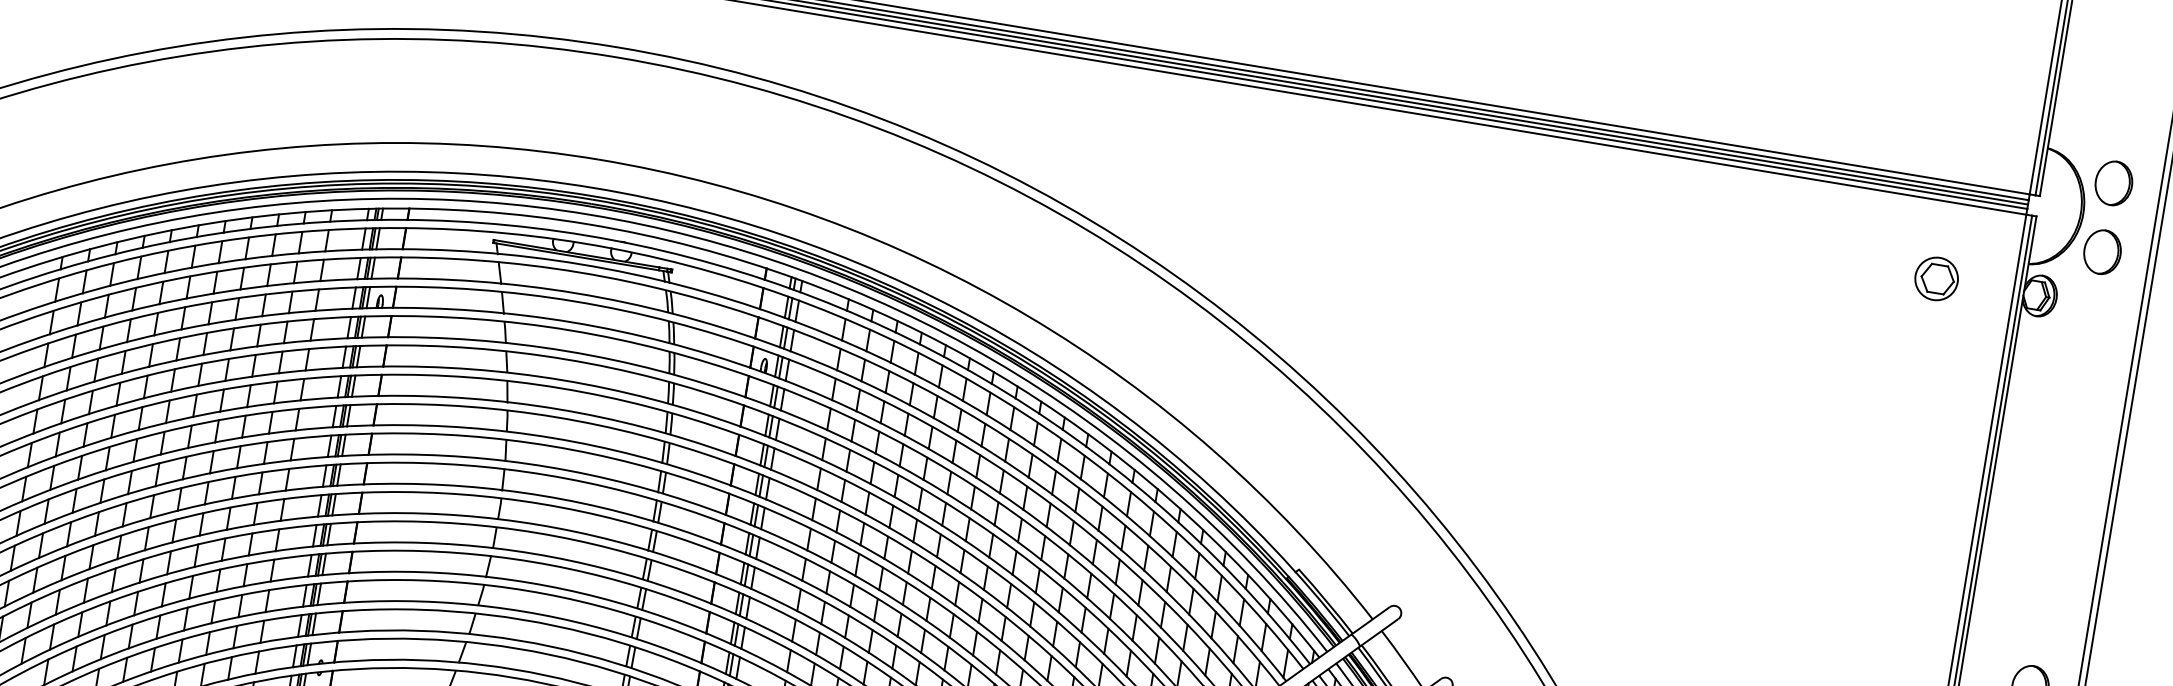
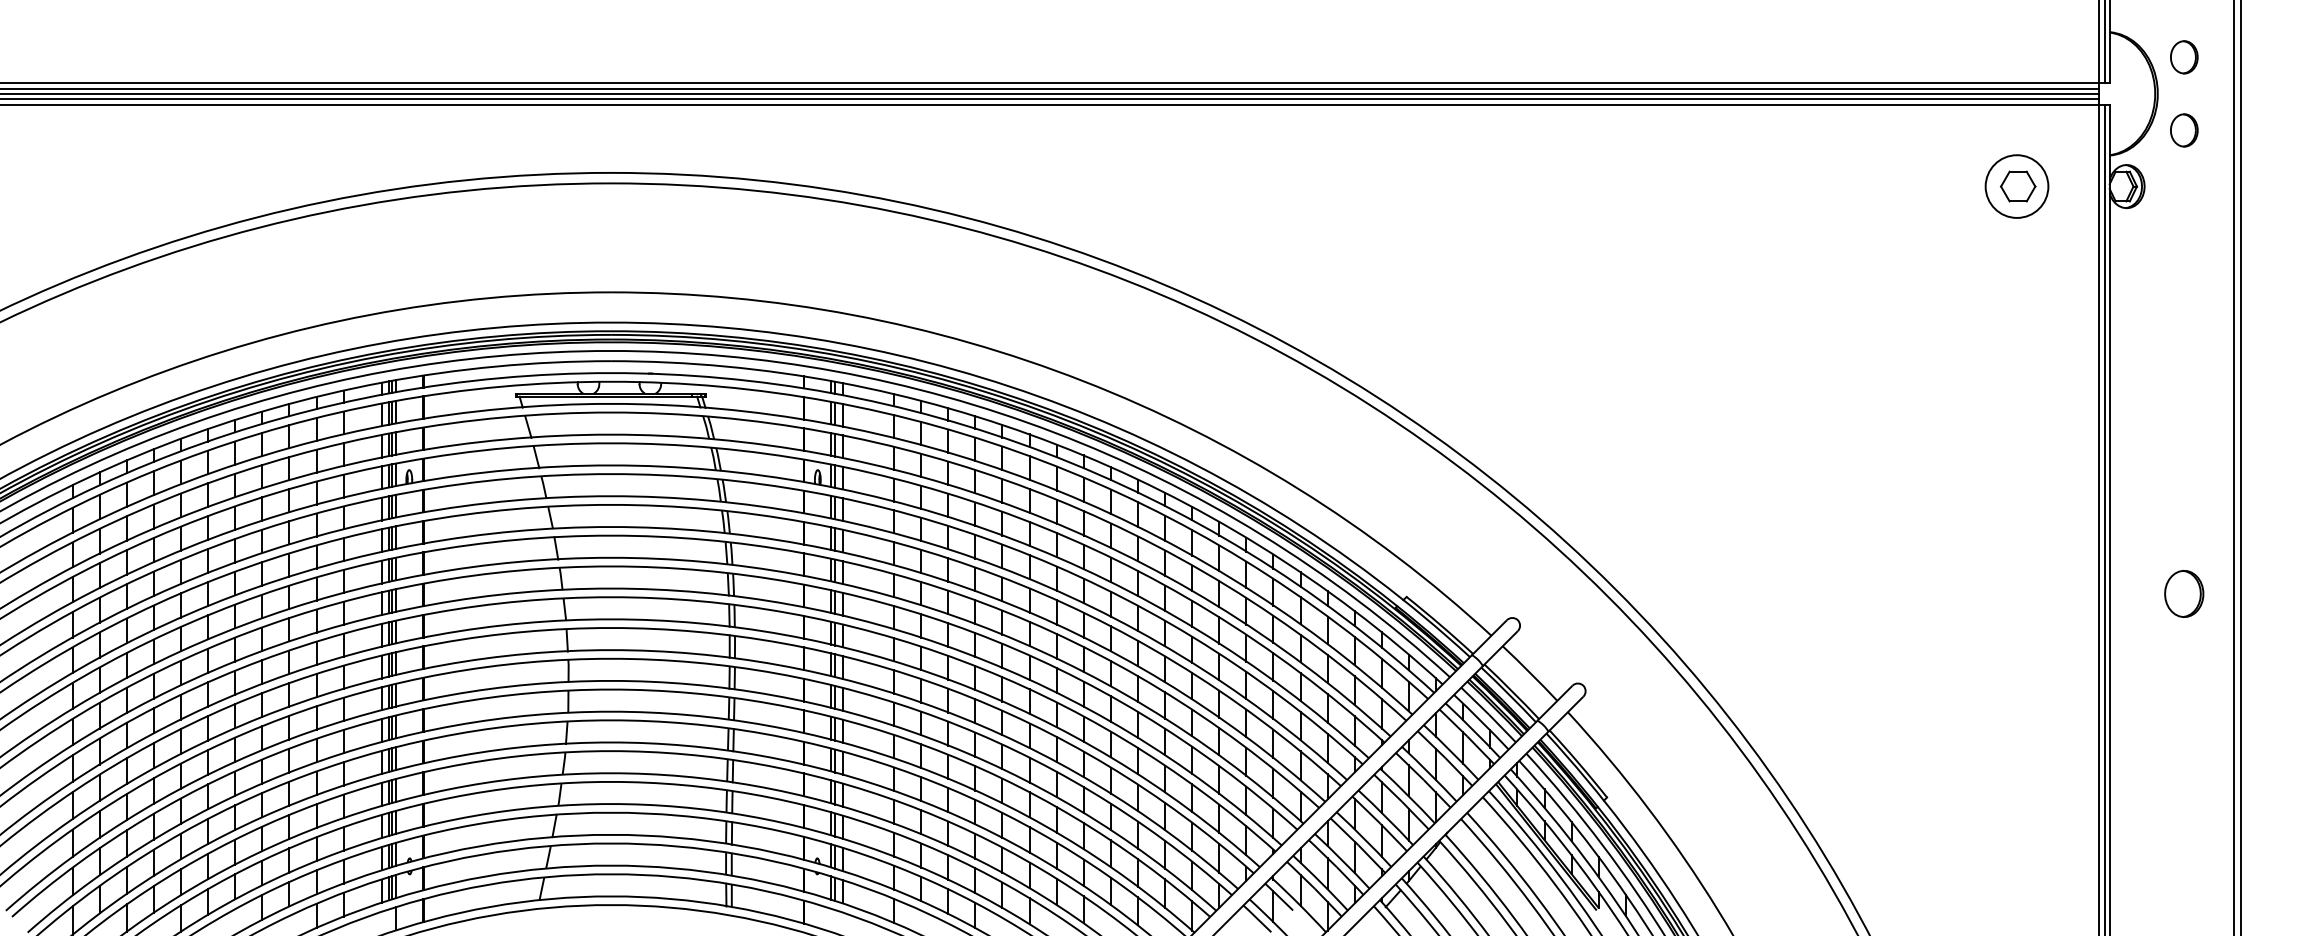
part: (2114, 183) -> (2184, 57), size x0.7
part: (2102, 252) -> (2184, 130), size x0.7
circle: (1936, 278) -> (2016, 186), size x1.4

